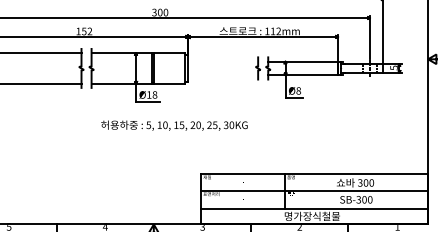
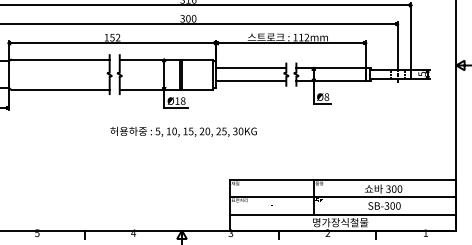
line: (223, 61) -> (251, 67), added
line: (223, 75) -> (251, 81), added
text: (174, 125) -> (183, 131), moved

